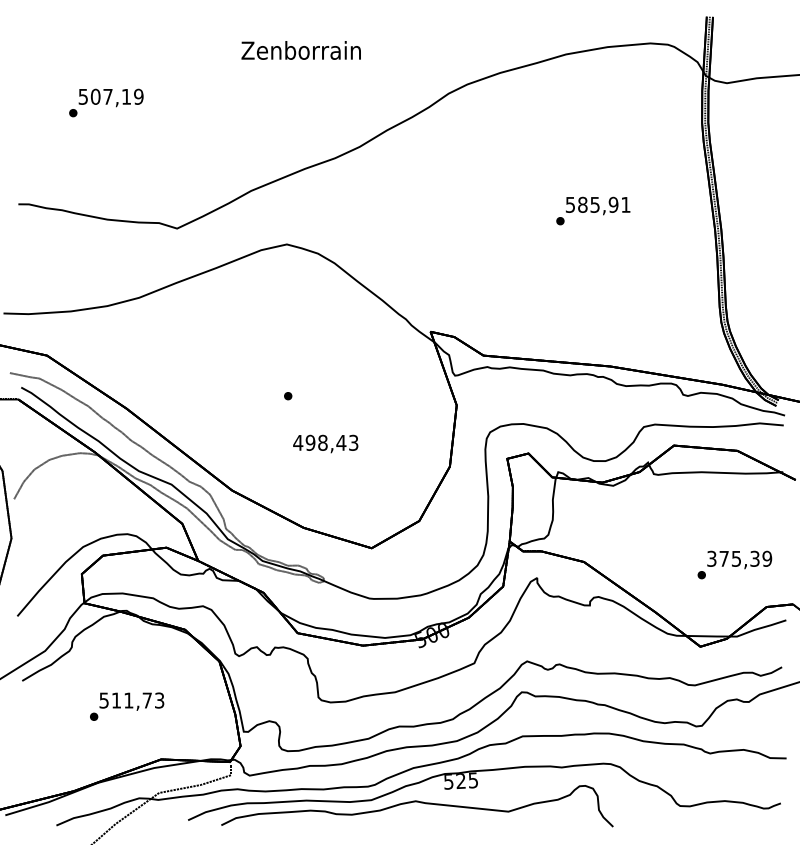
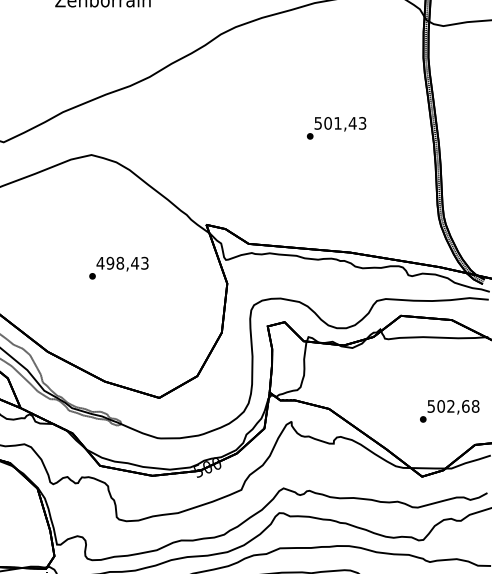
text: (604, 204) -> (345, 123), 585,91 -> 501,43
text: (325, 443) -> (122, 263), moved
text: (739, 558) -> (453, 406), 375,39 -> 502,68

